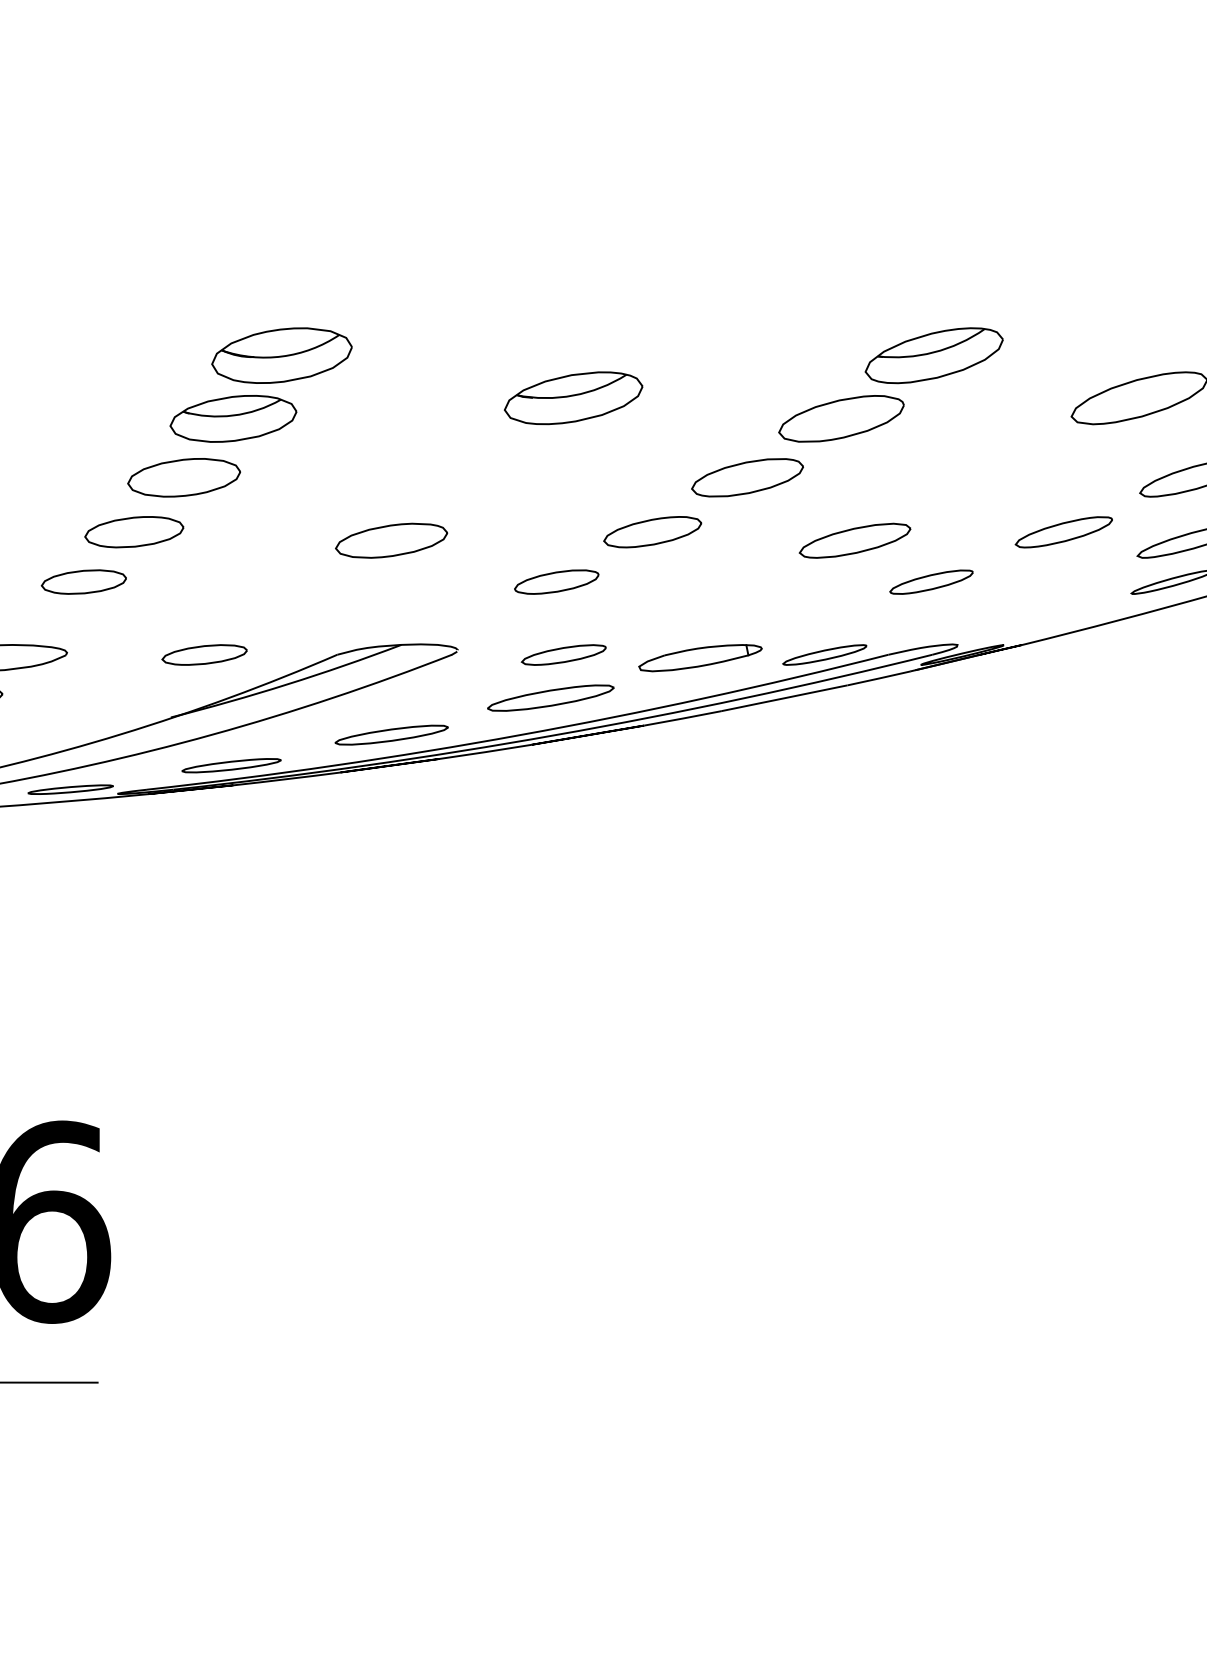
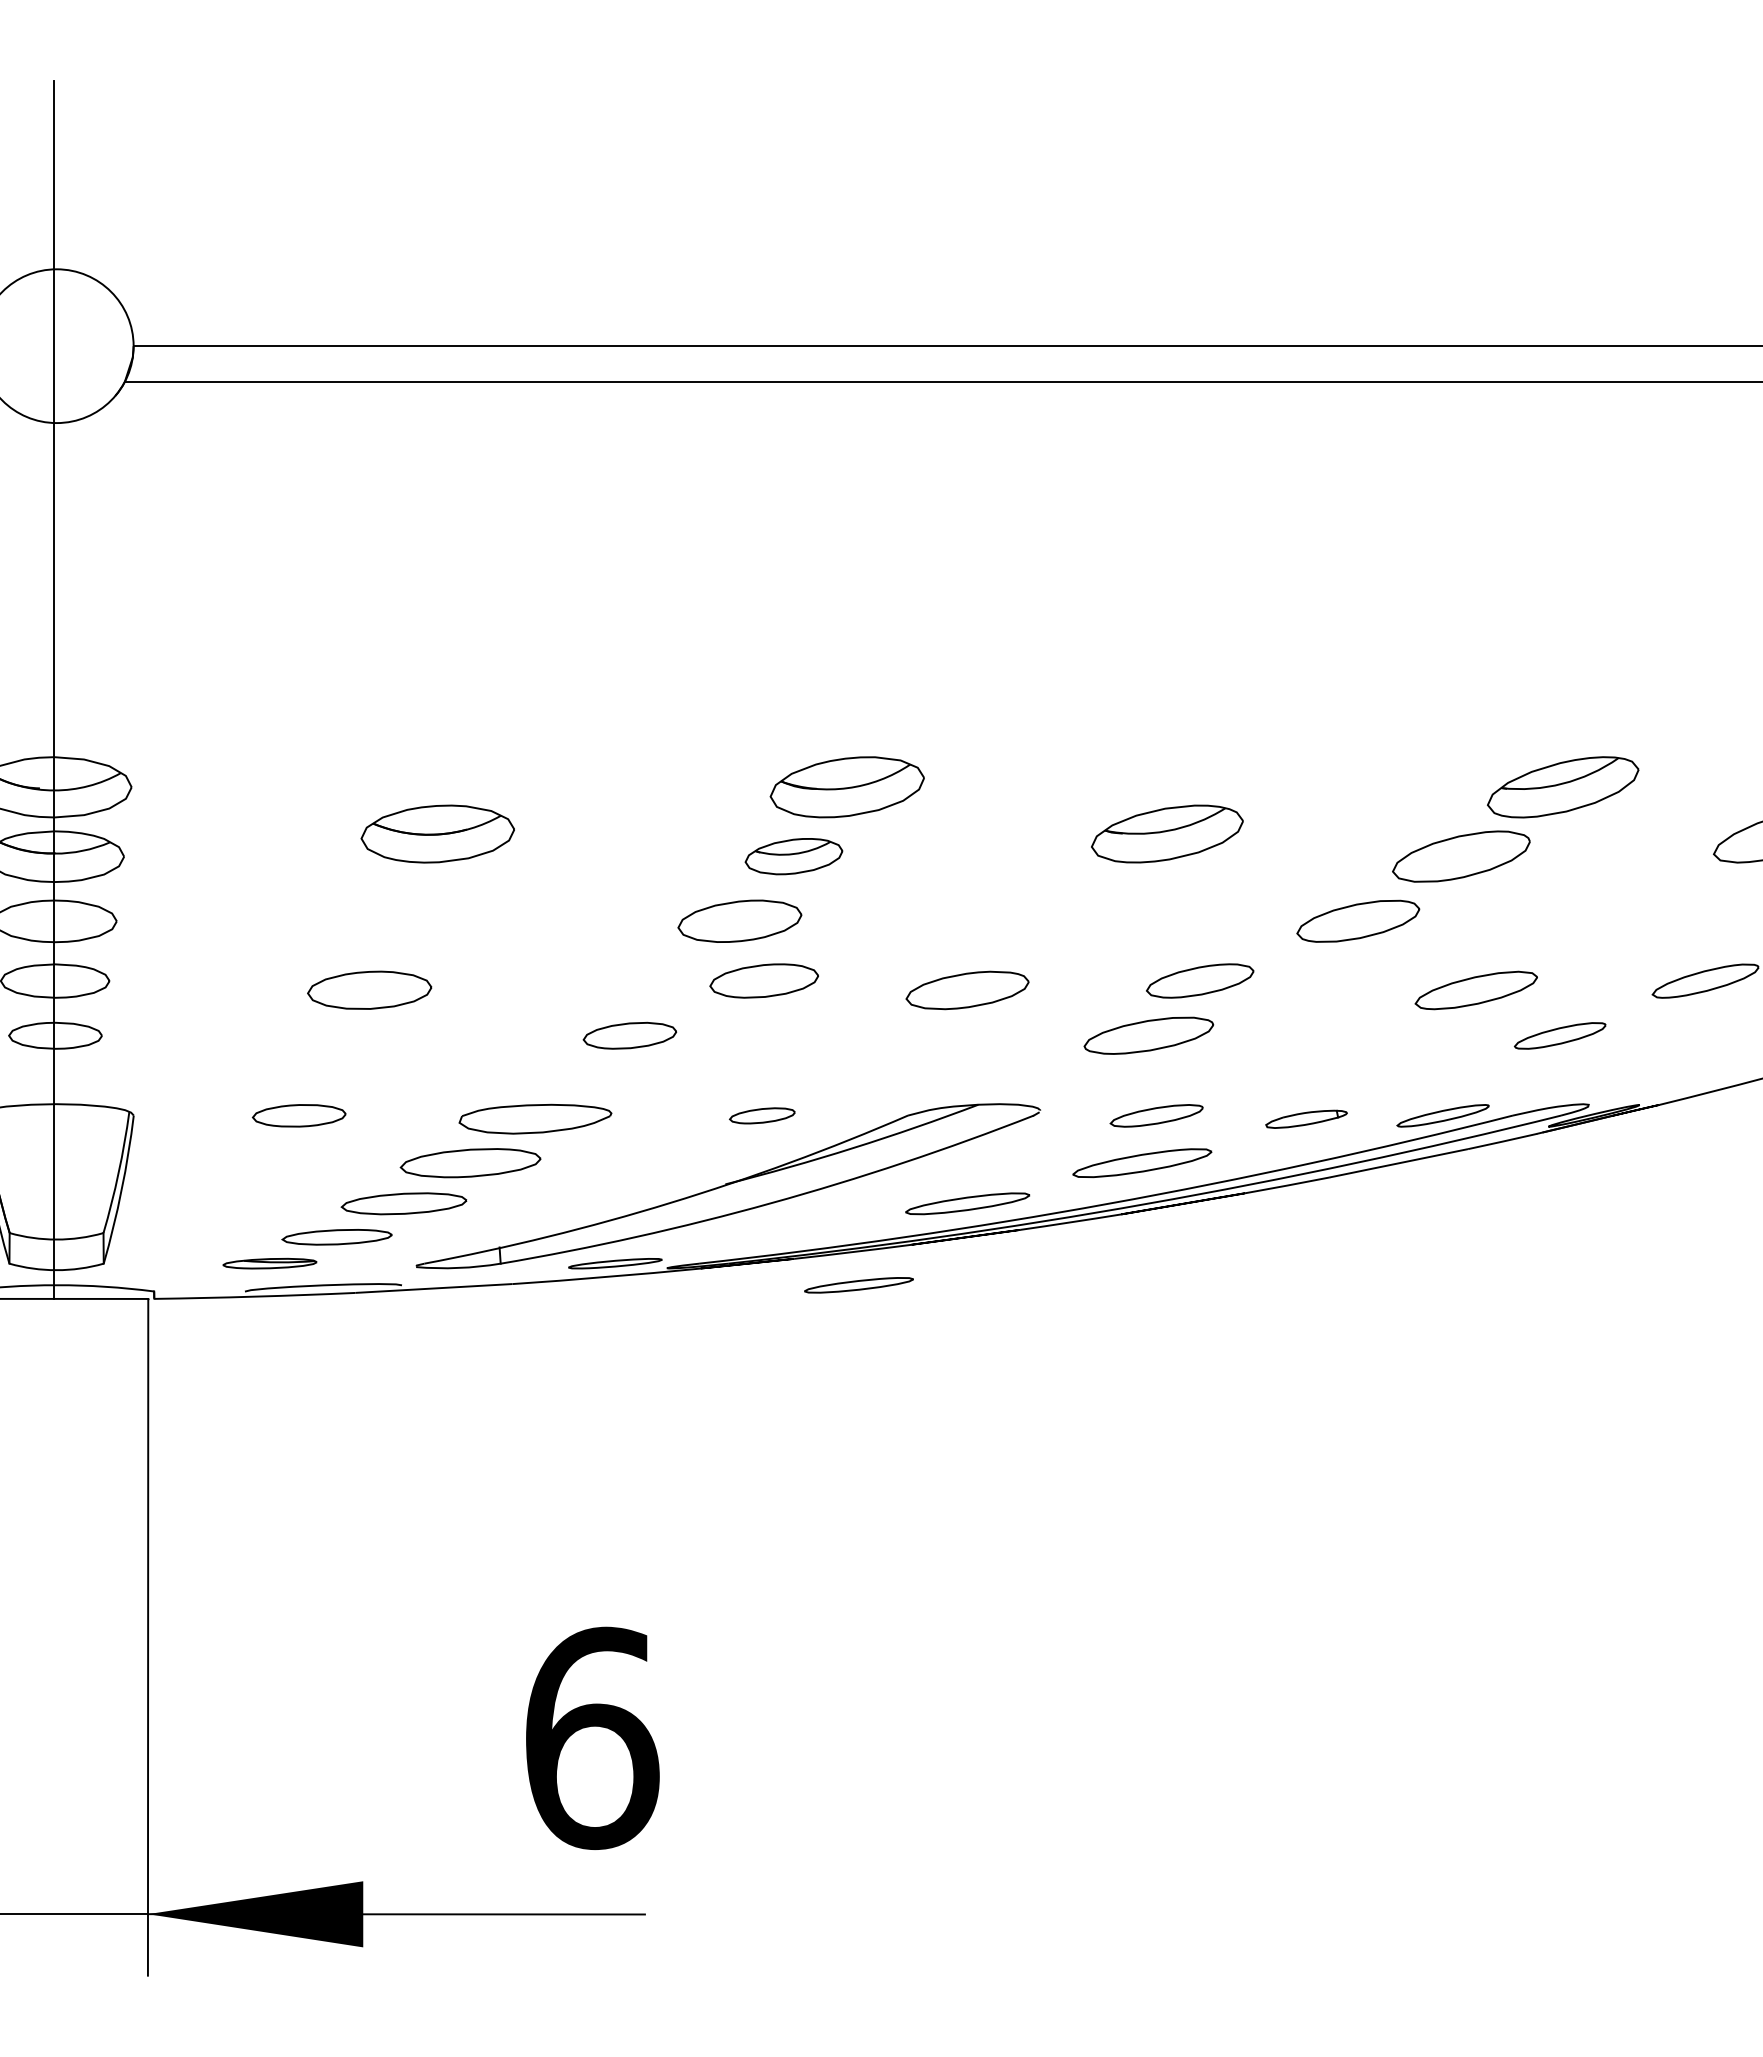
part: (232, 418) -> (793, 856), size x0.7
part: (133, 531) -> (763, 980), moved
part: (653, 531) -> (1200, 980), moved
part: (556, 581) -> (1148, 1035), size x1.4
part: (204, 654) -> (762, 1115), size x0.7
part: (700, 658) -> (1306, 1119), size x0.6
part: (231, 765) -> (858, 1285), moved

